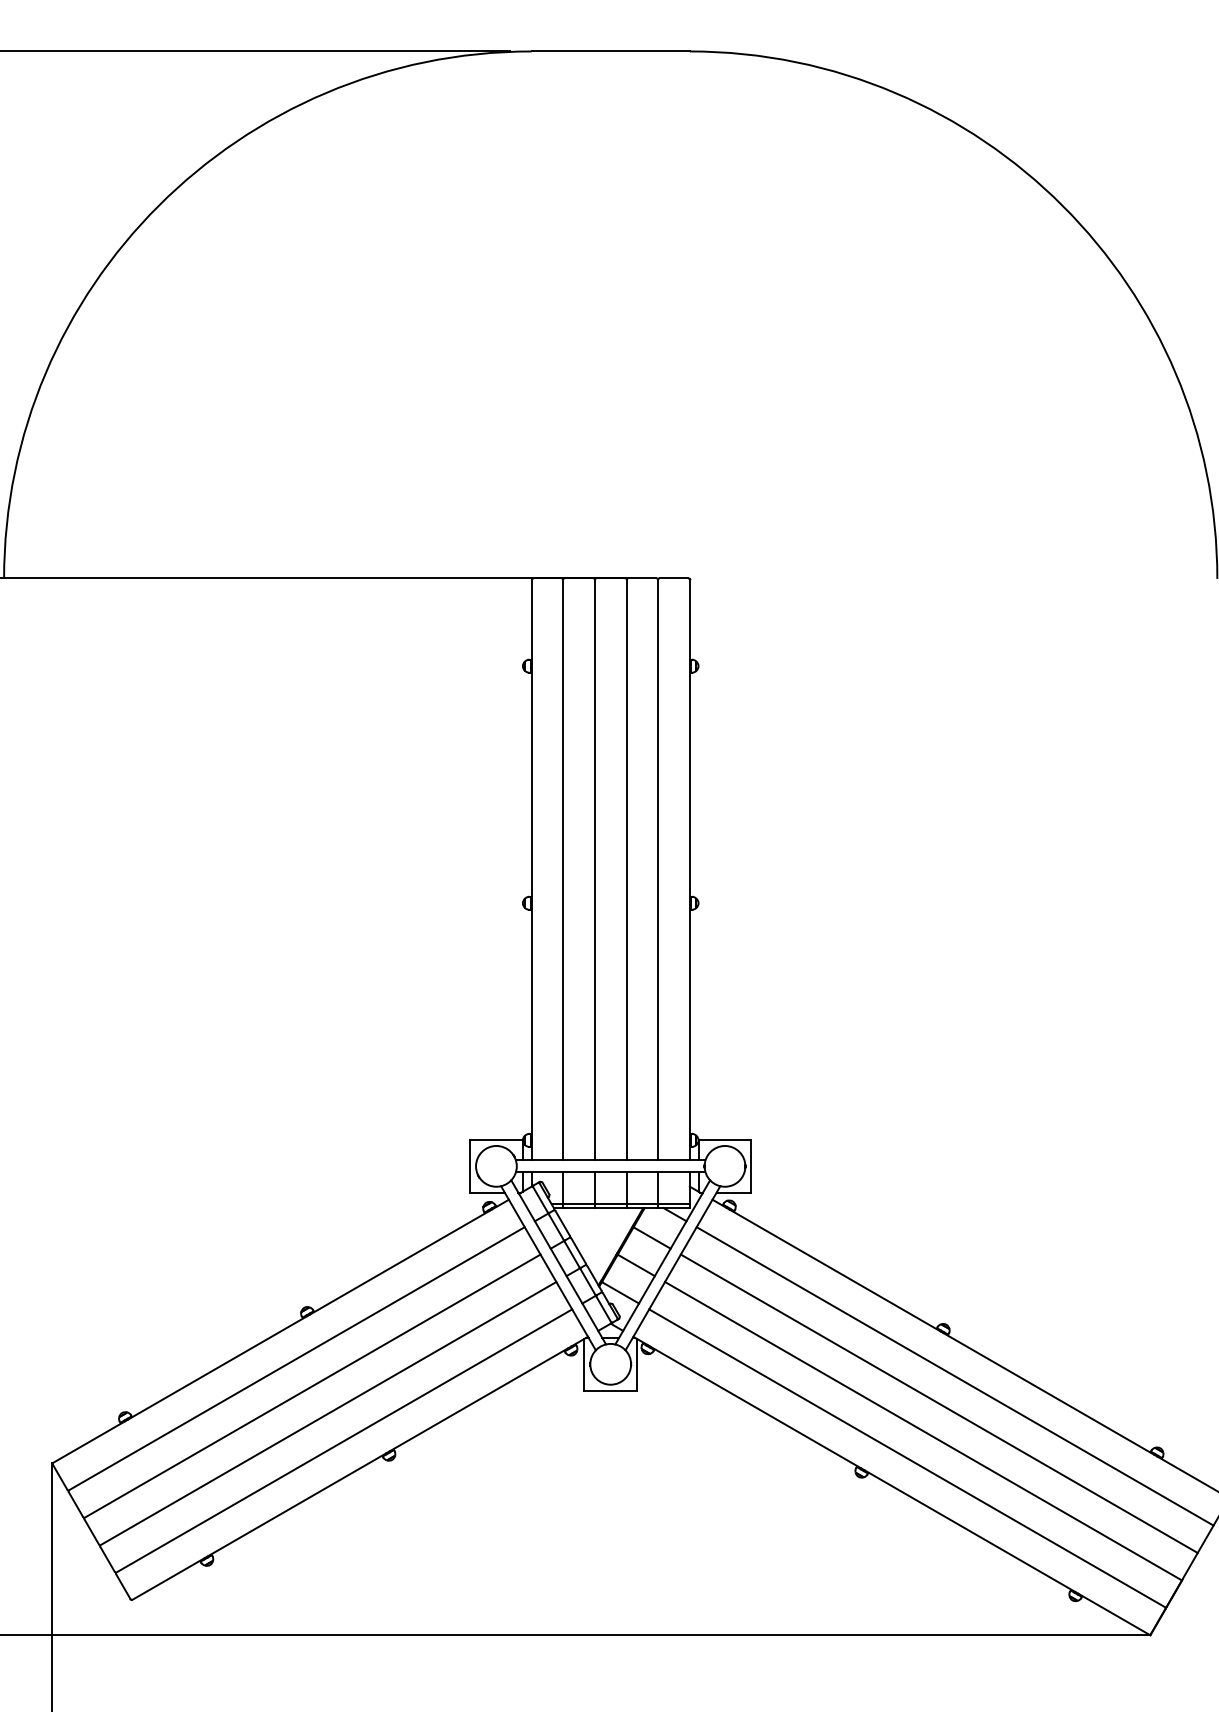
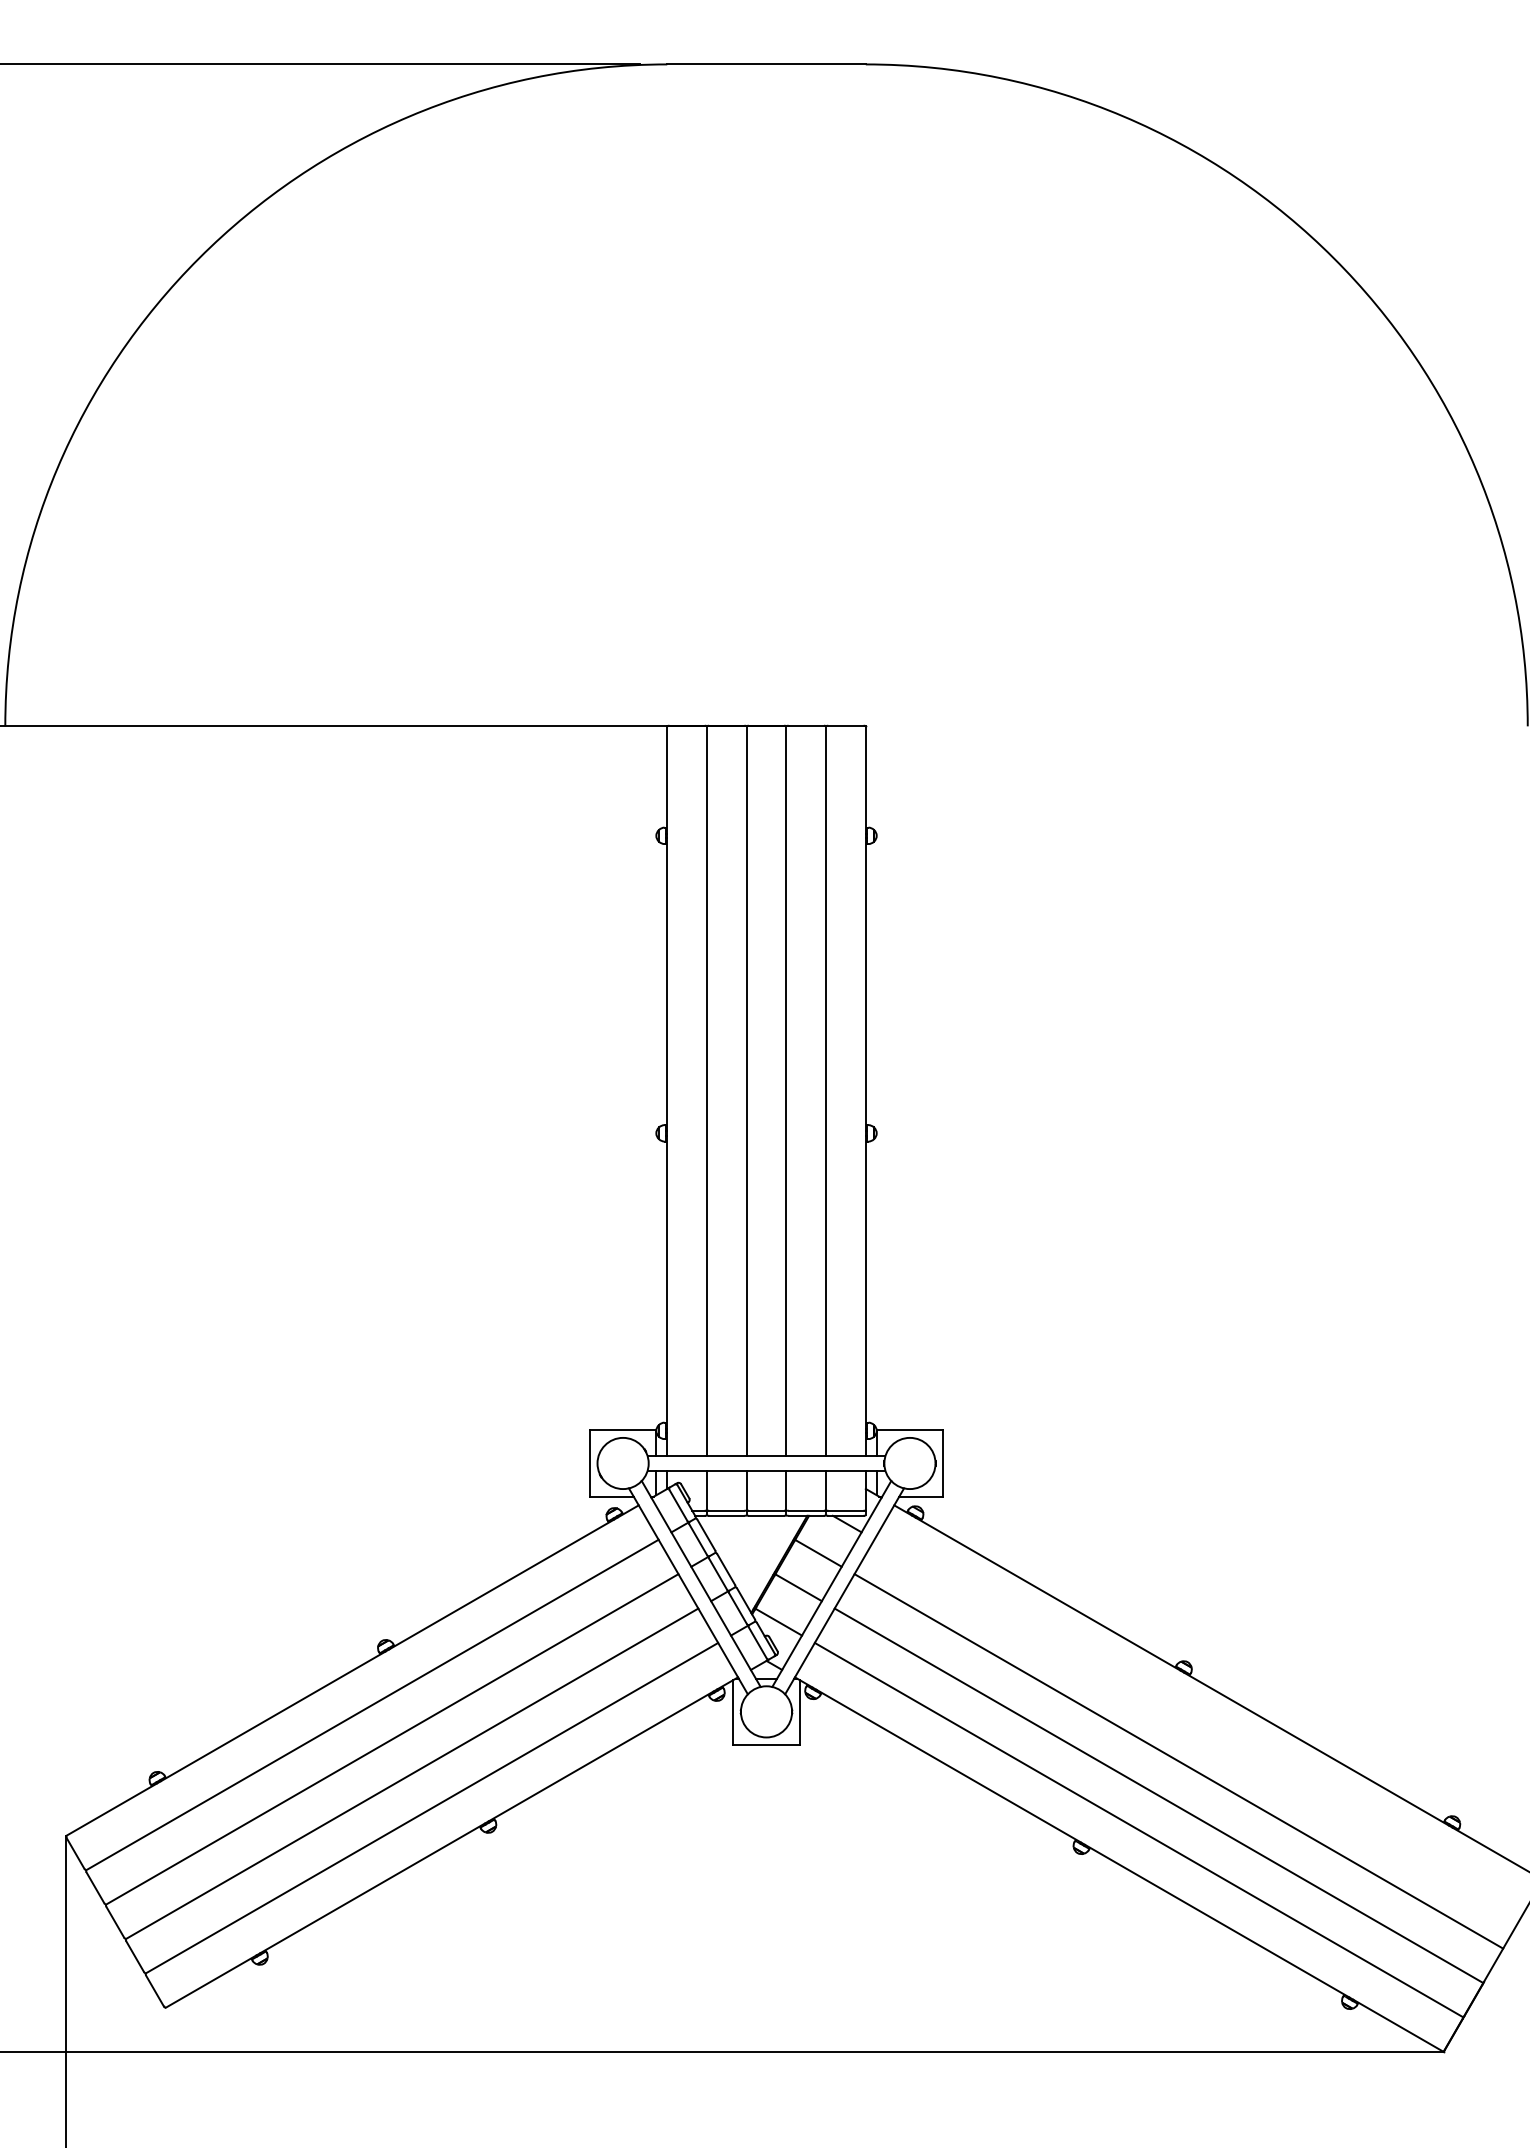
line: (954, 1375) -> (1198, 1726), removed

